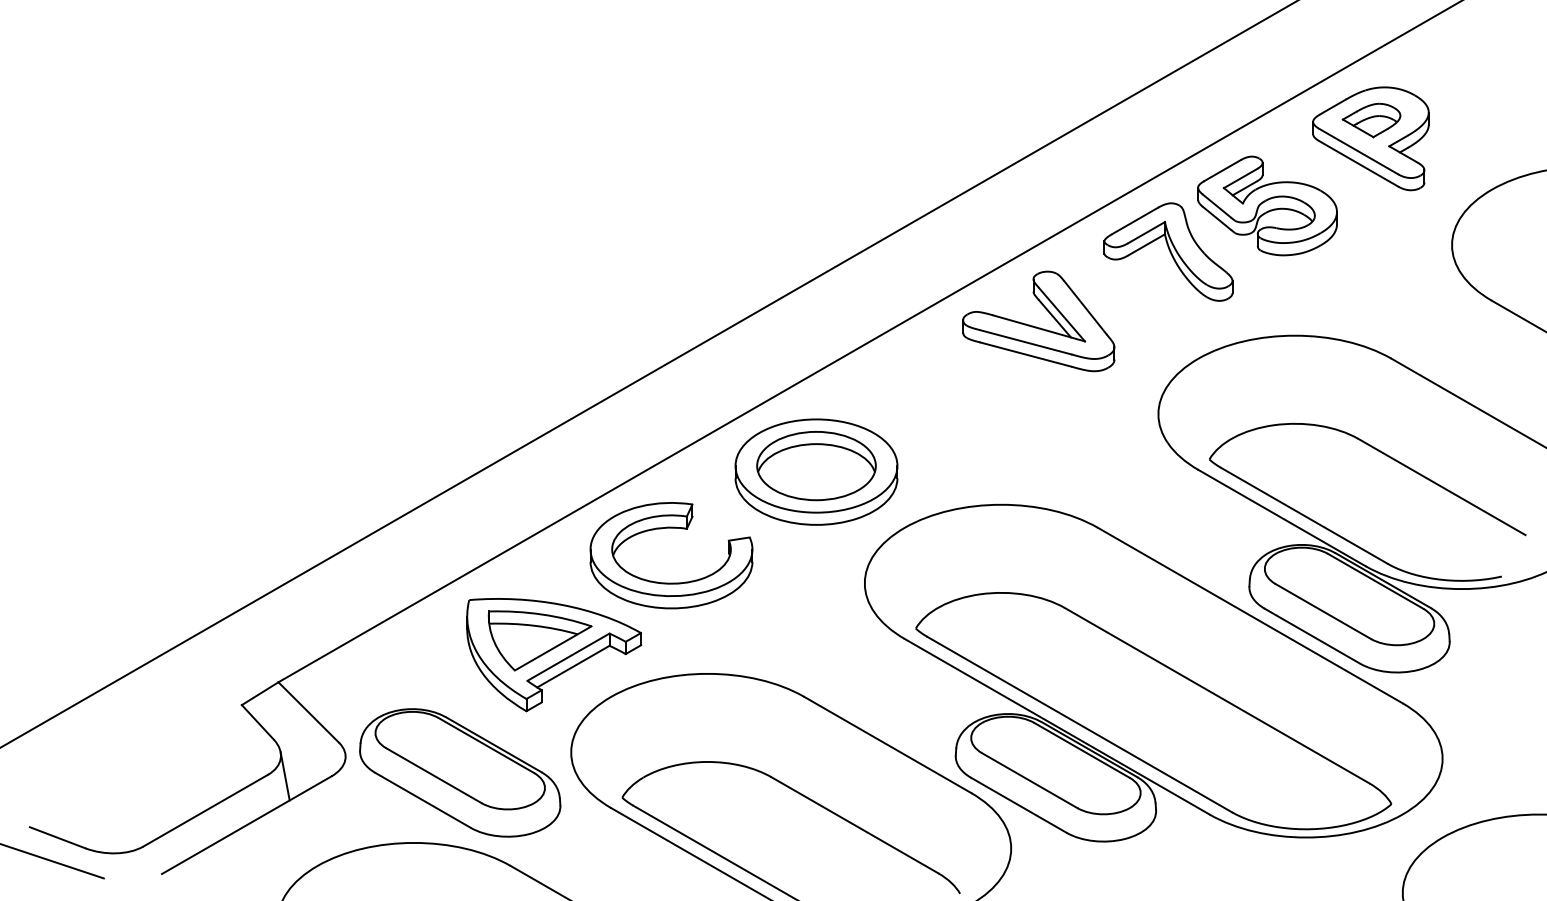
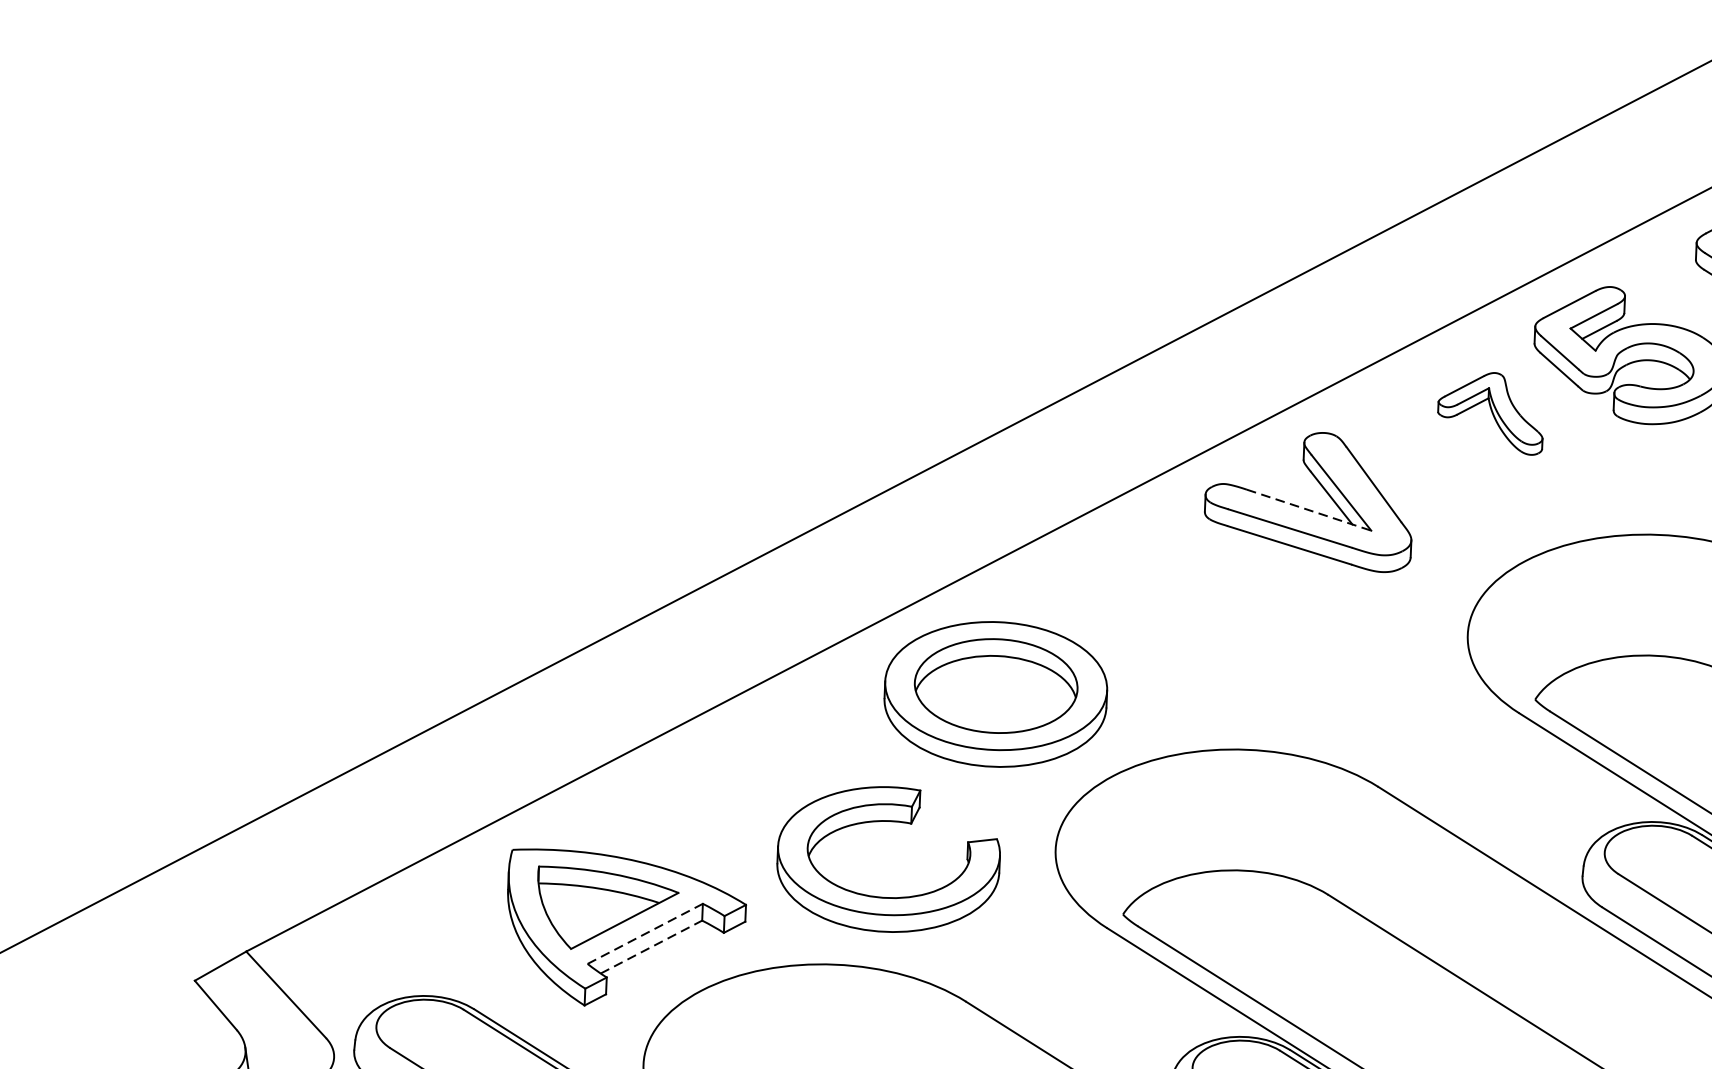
part: (1168, 251) -> (1490, 412), size x0.6
line: (1039, 328) -> (1309, 510), solid -> dashed
part: (671, 528) -> (890, 822), moved
line: (568, 656) -> (645, 932), solid -> dashed
line: (573, 666) -> (651, 946), solid -> dashed

